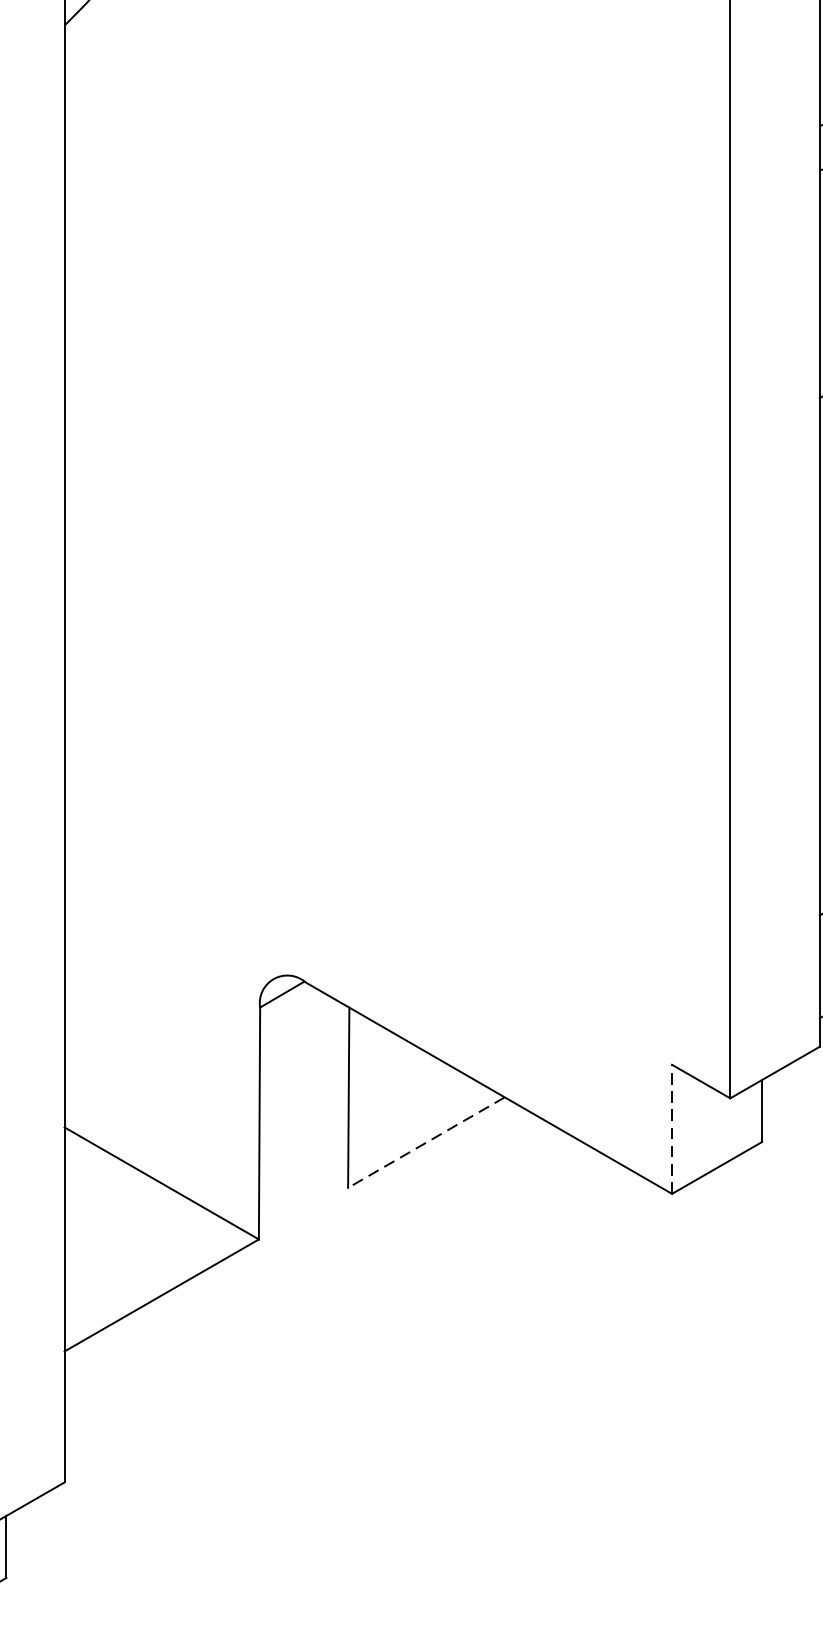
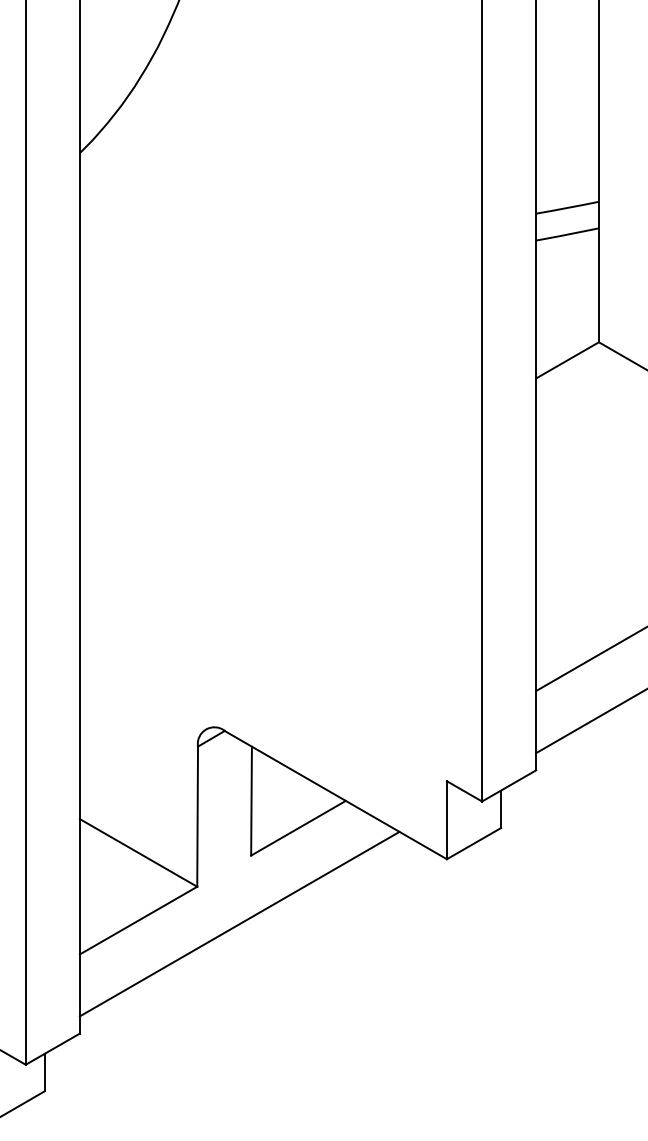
line: (671, 1128) -> (446, 819), dashed -> solid
line: (426, 1143) -> (298, 828), dashed -> solid
line: (328, 1300) -> (239, 923), added

